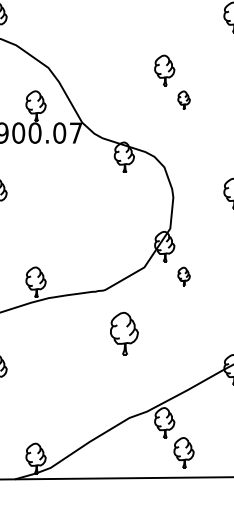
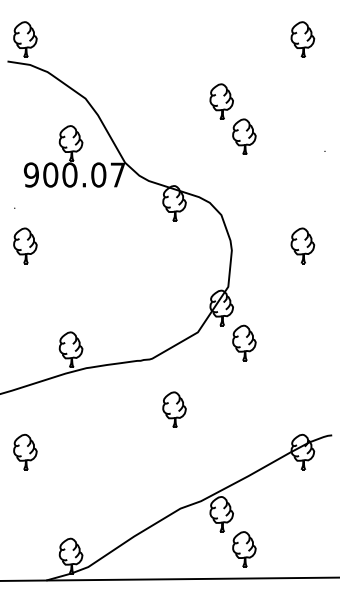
part: (184, 100) -> (244, 136), size x1.67
part: (184, 276) -> (244, 342), size x1.67
part: (124, 333) -> (174, 409), size x0.71

